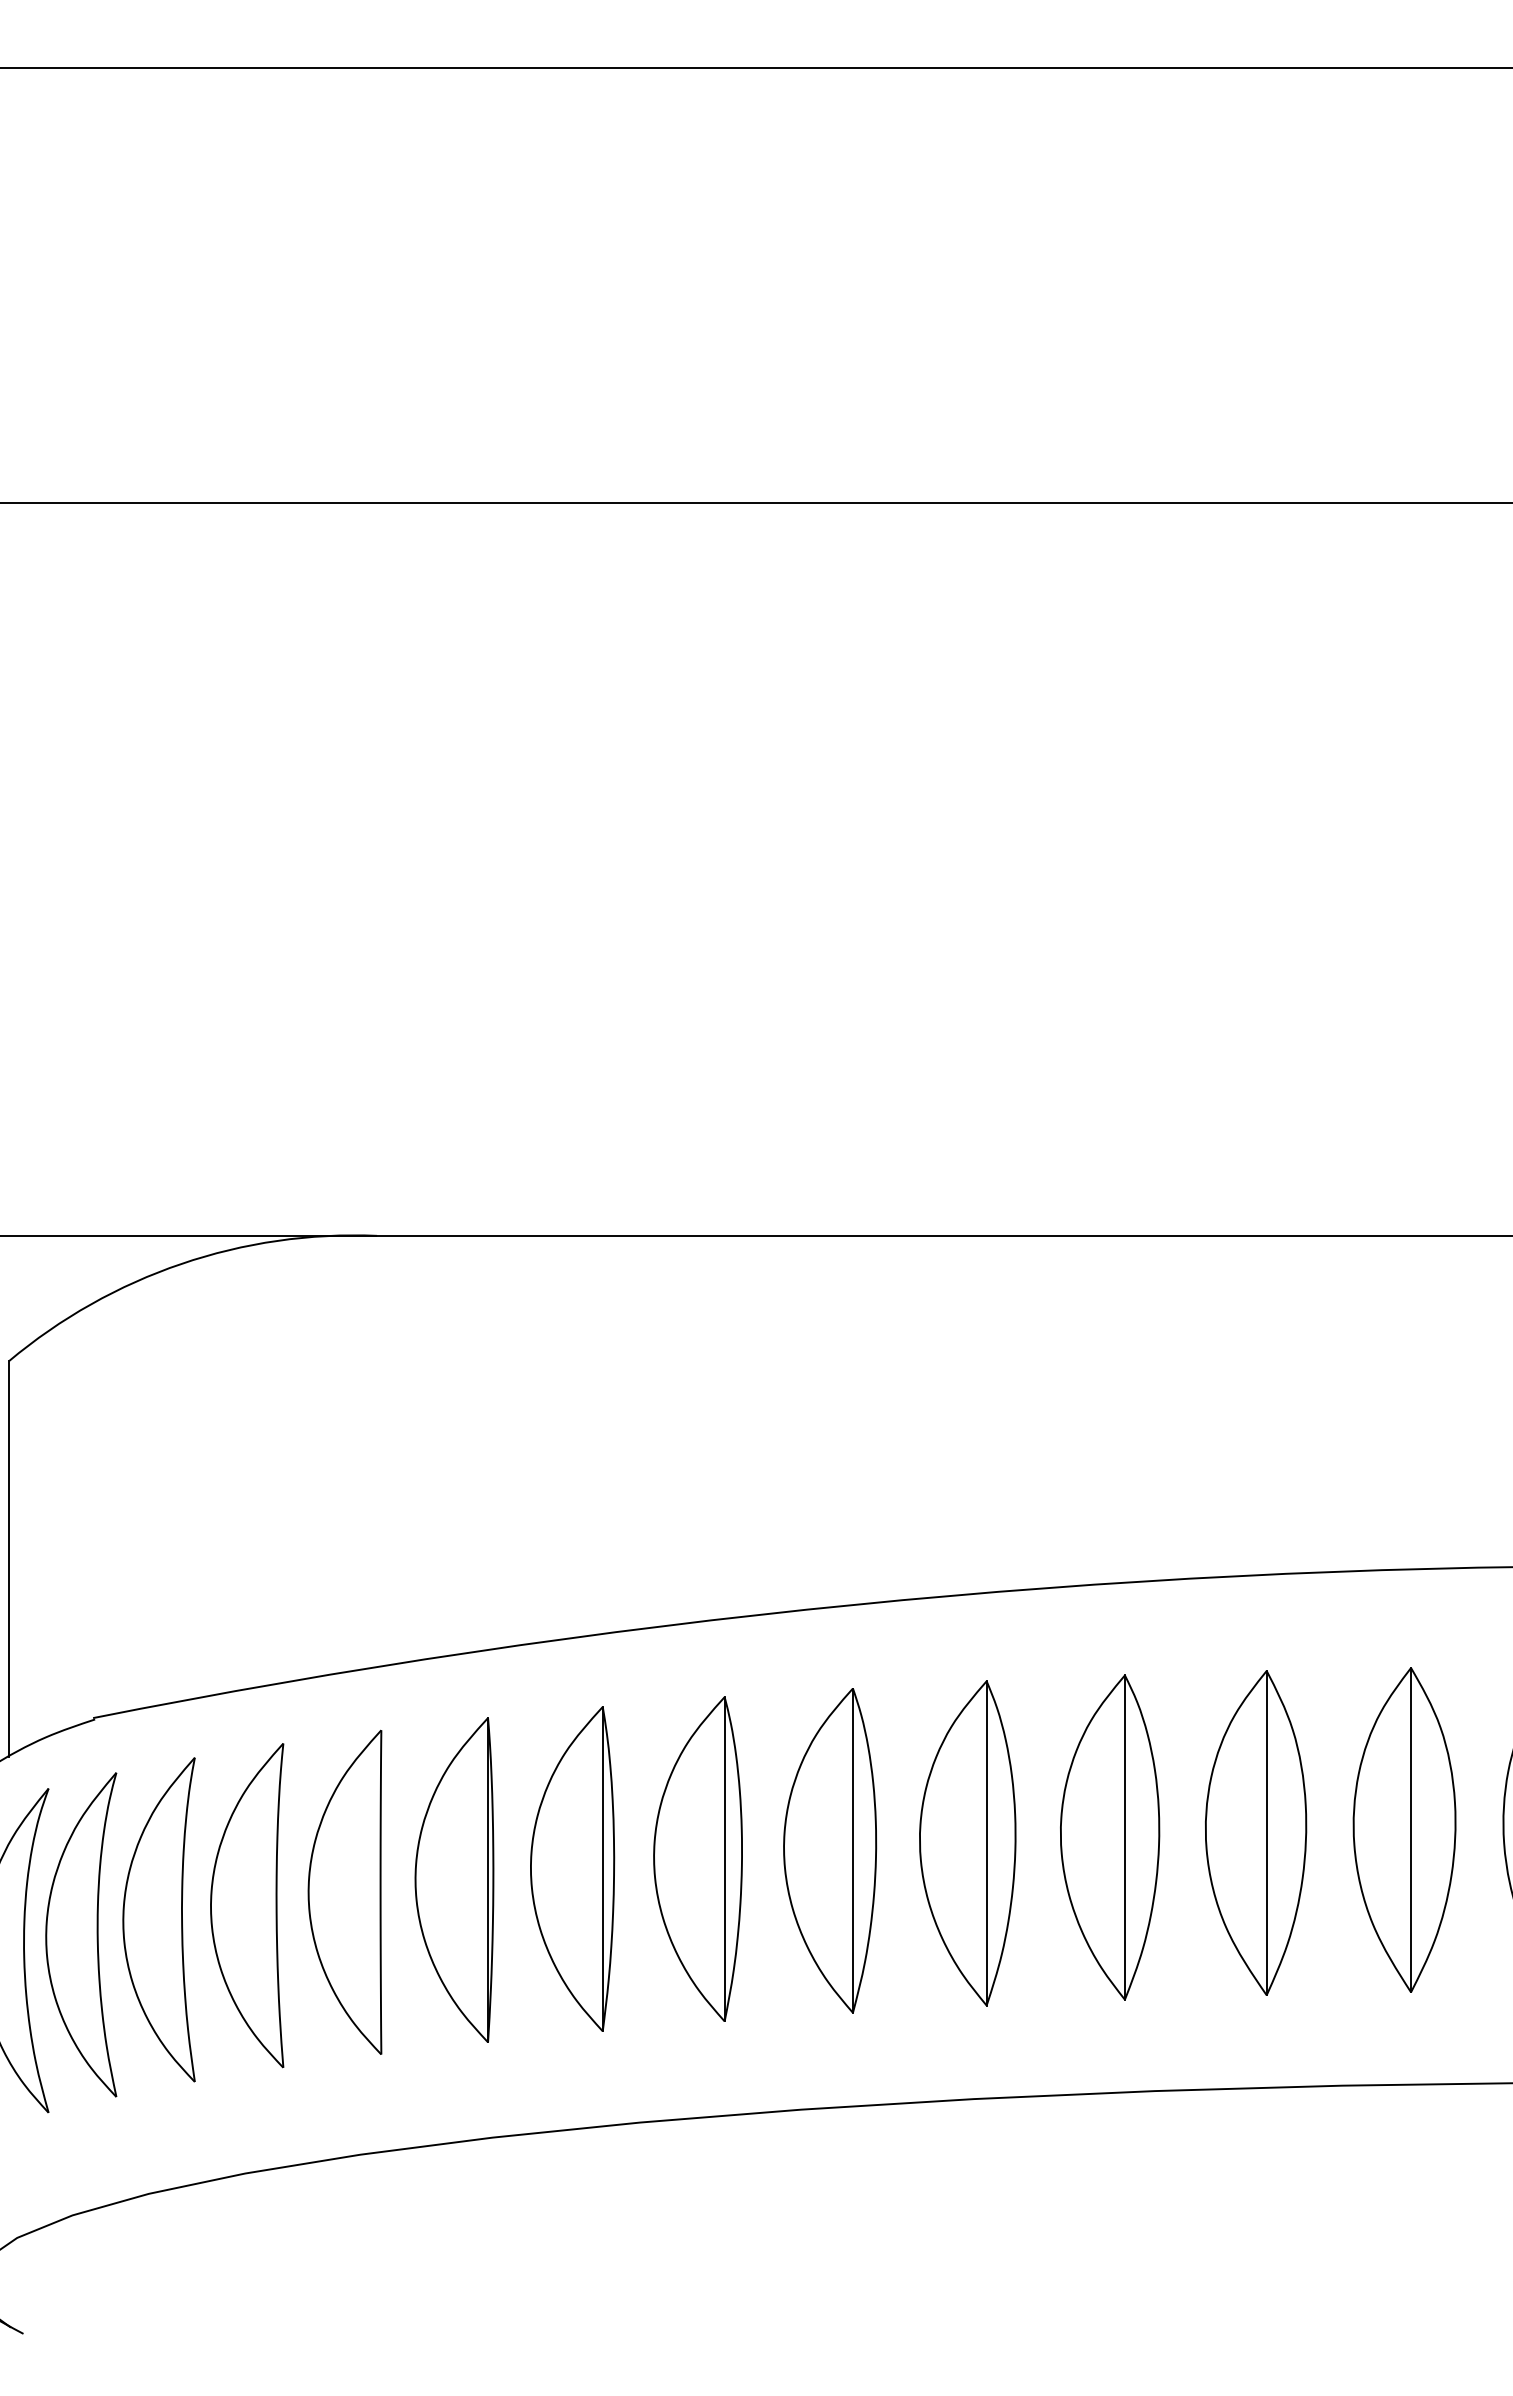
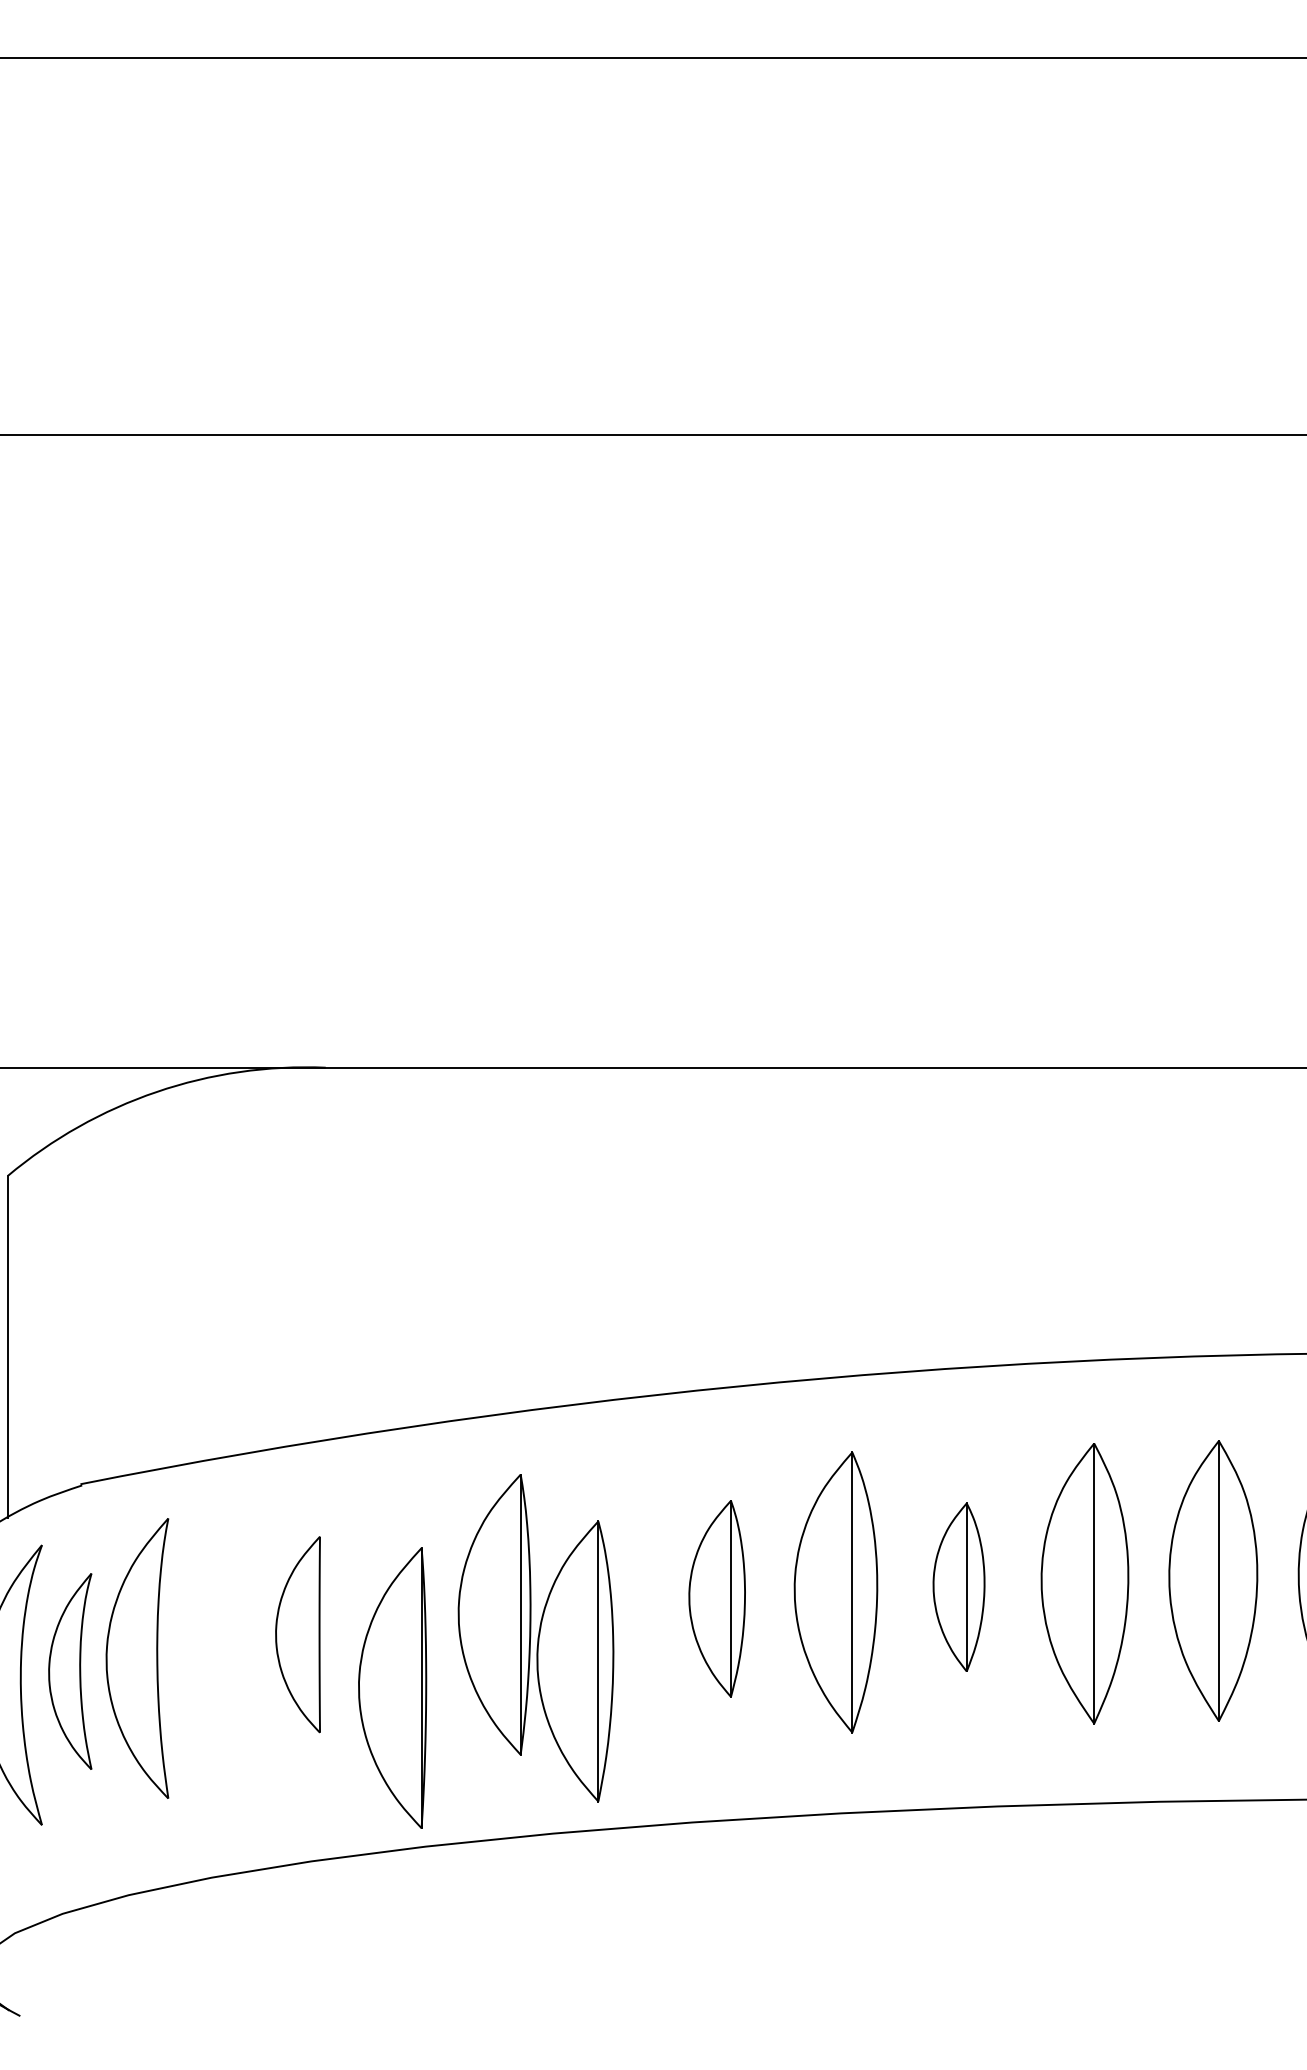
part: (1110, 1837) -> (959, 1587), size x0.6
part: (830, 1850) -> (717, 1598), size x0.7
part: (697, 1858) -> (574, 1660), moved
part: (454, 1879) -> (392, 1687), moved
part: (344, 1891) -> (297, 1634), size x0.7
part: (247, 1905) -> (213, 1646), removed
part: (81, 1934) -> (70, 1671), size x0.7

